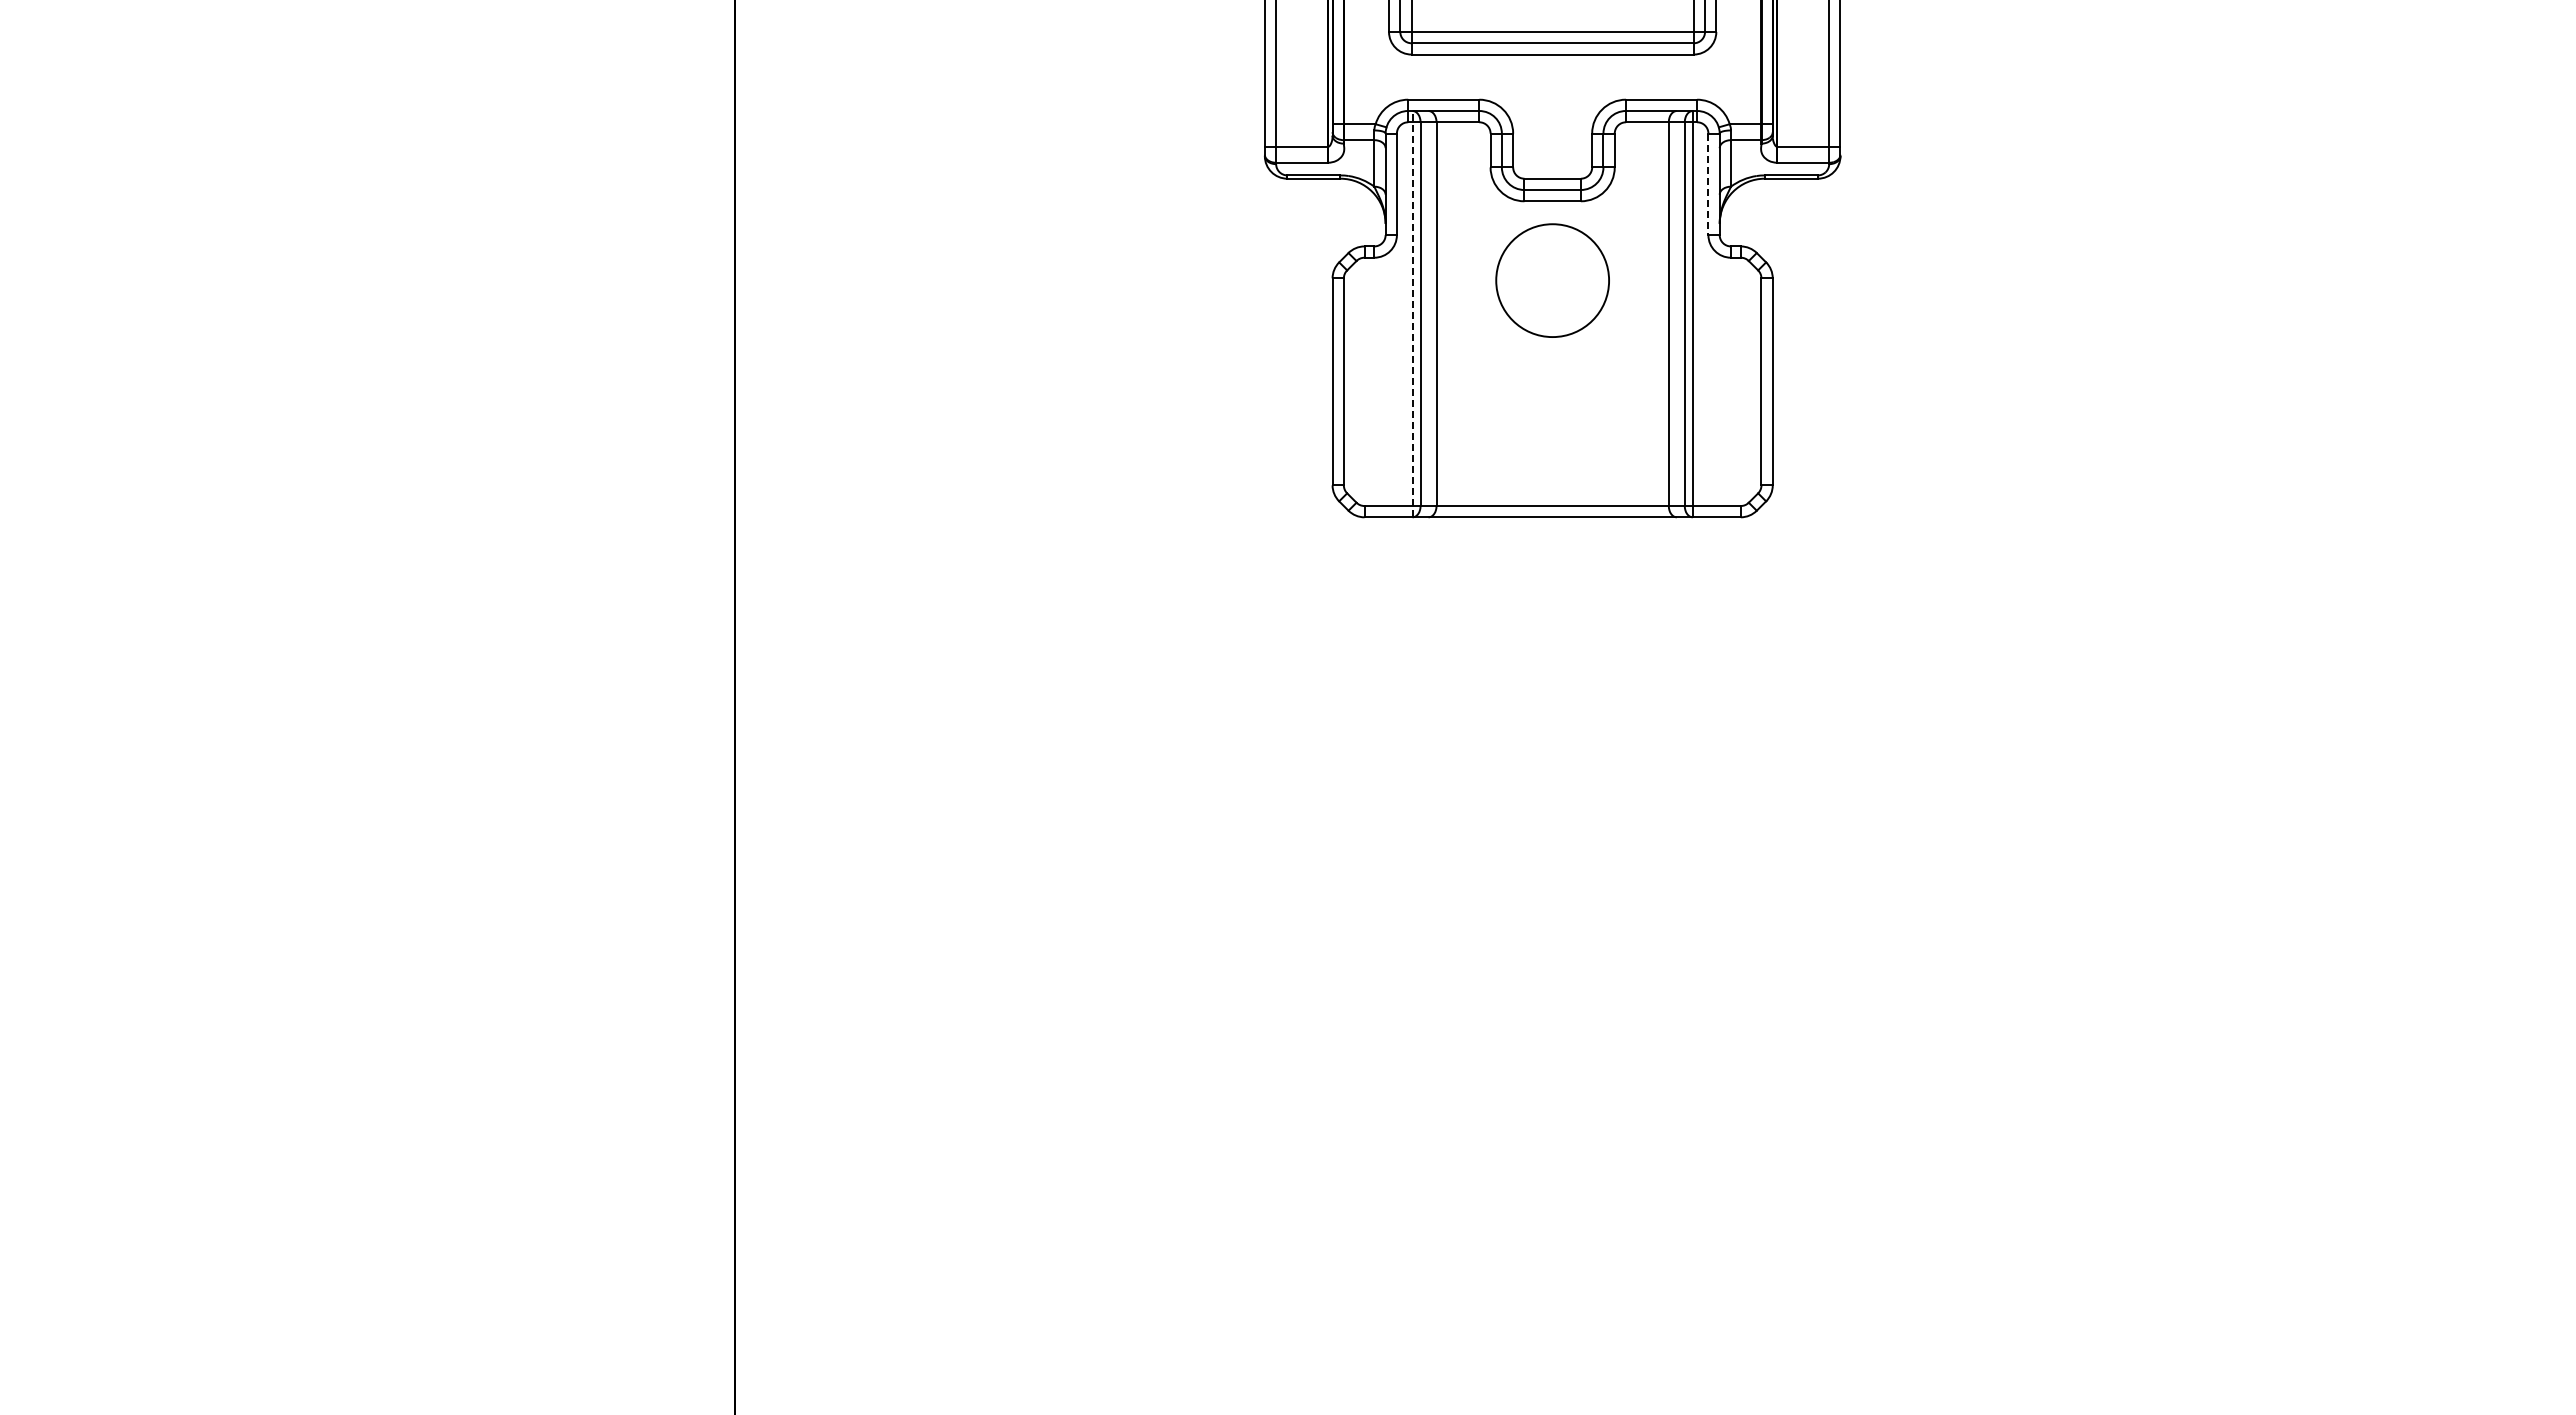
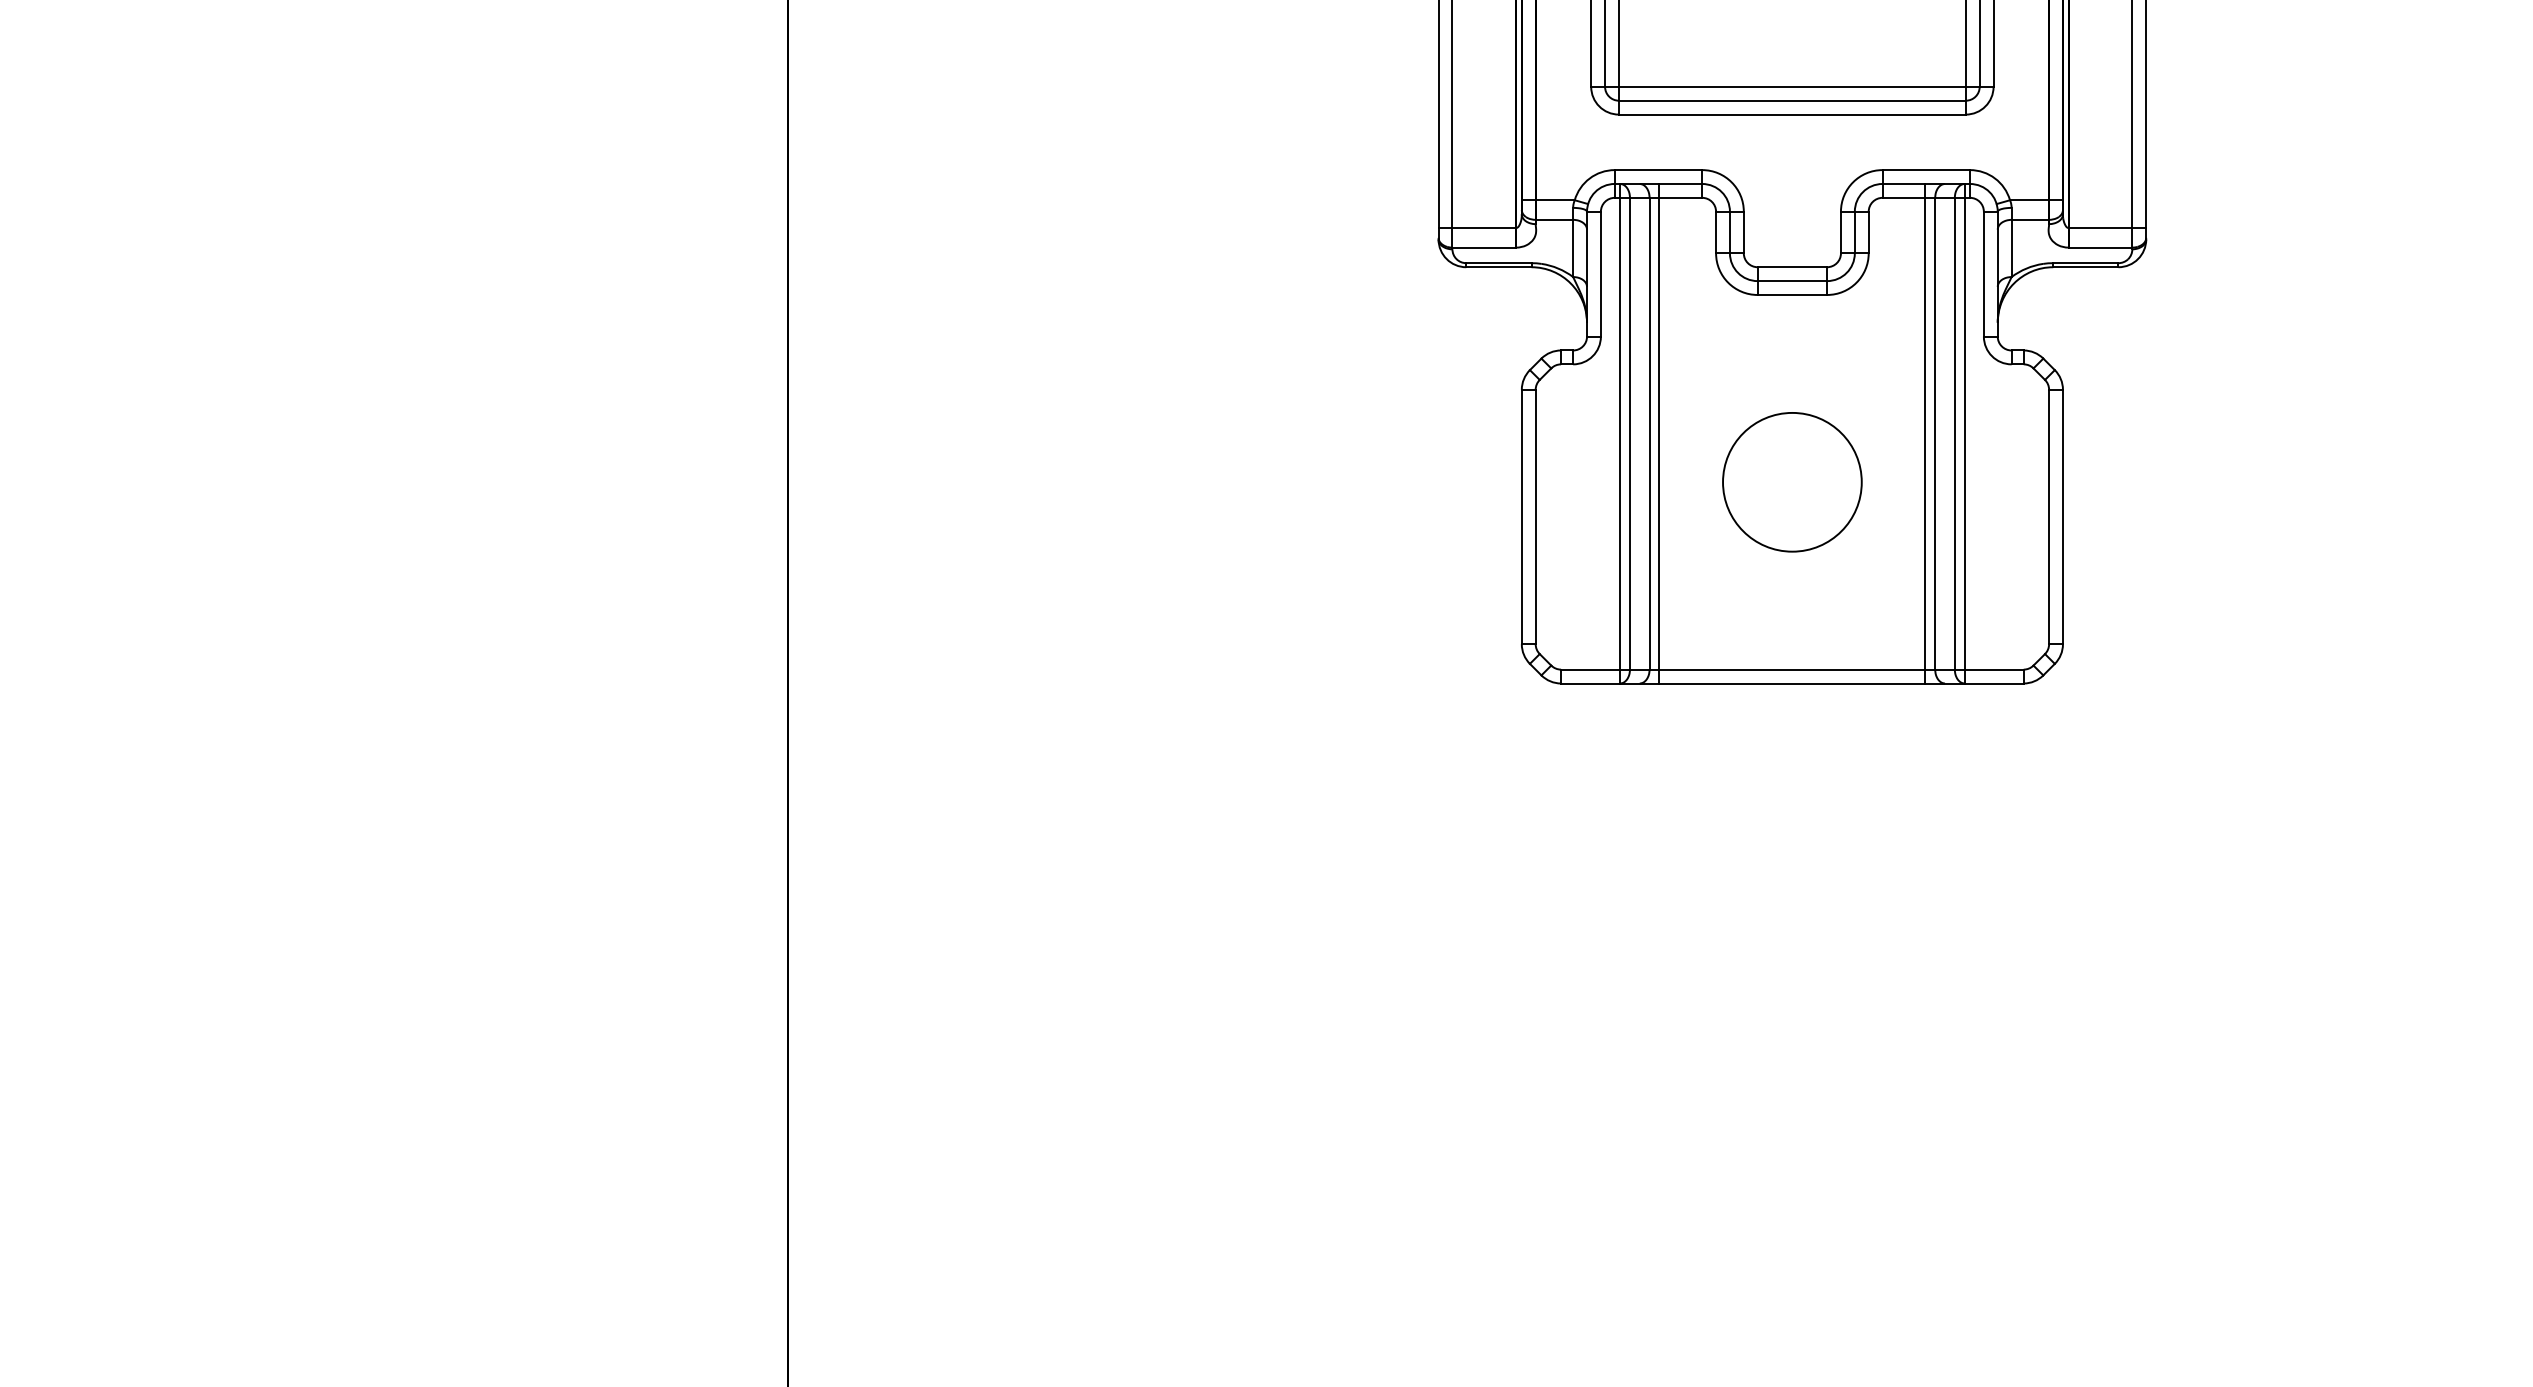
line: (1708, 184) -> (1983, 274), dashed -> solid
circle: (1552, 280) -> (1792, 482), moved
line: (1412, 313) -> (1620, 432), dashed -> solid
line: (1444, 314) -> (1659, 434), added
line: (1660, 314) -> (1924, 434), added

